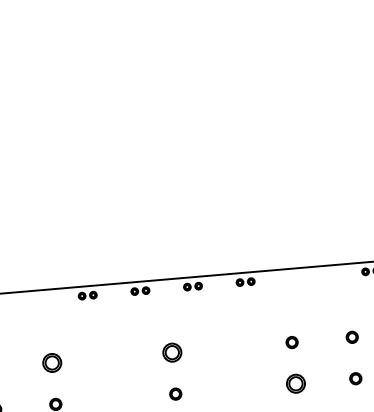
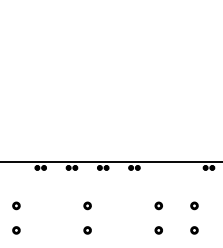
part: (171, 352) -> (87, 205), size x0.62
part: (52, 362) -> (16, 205), size x0.62
part: (295, 384) -> (158, 230), size x0.62

